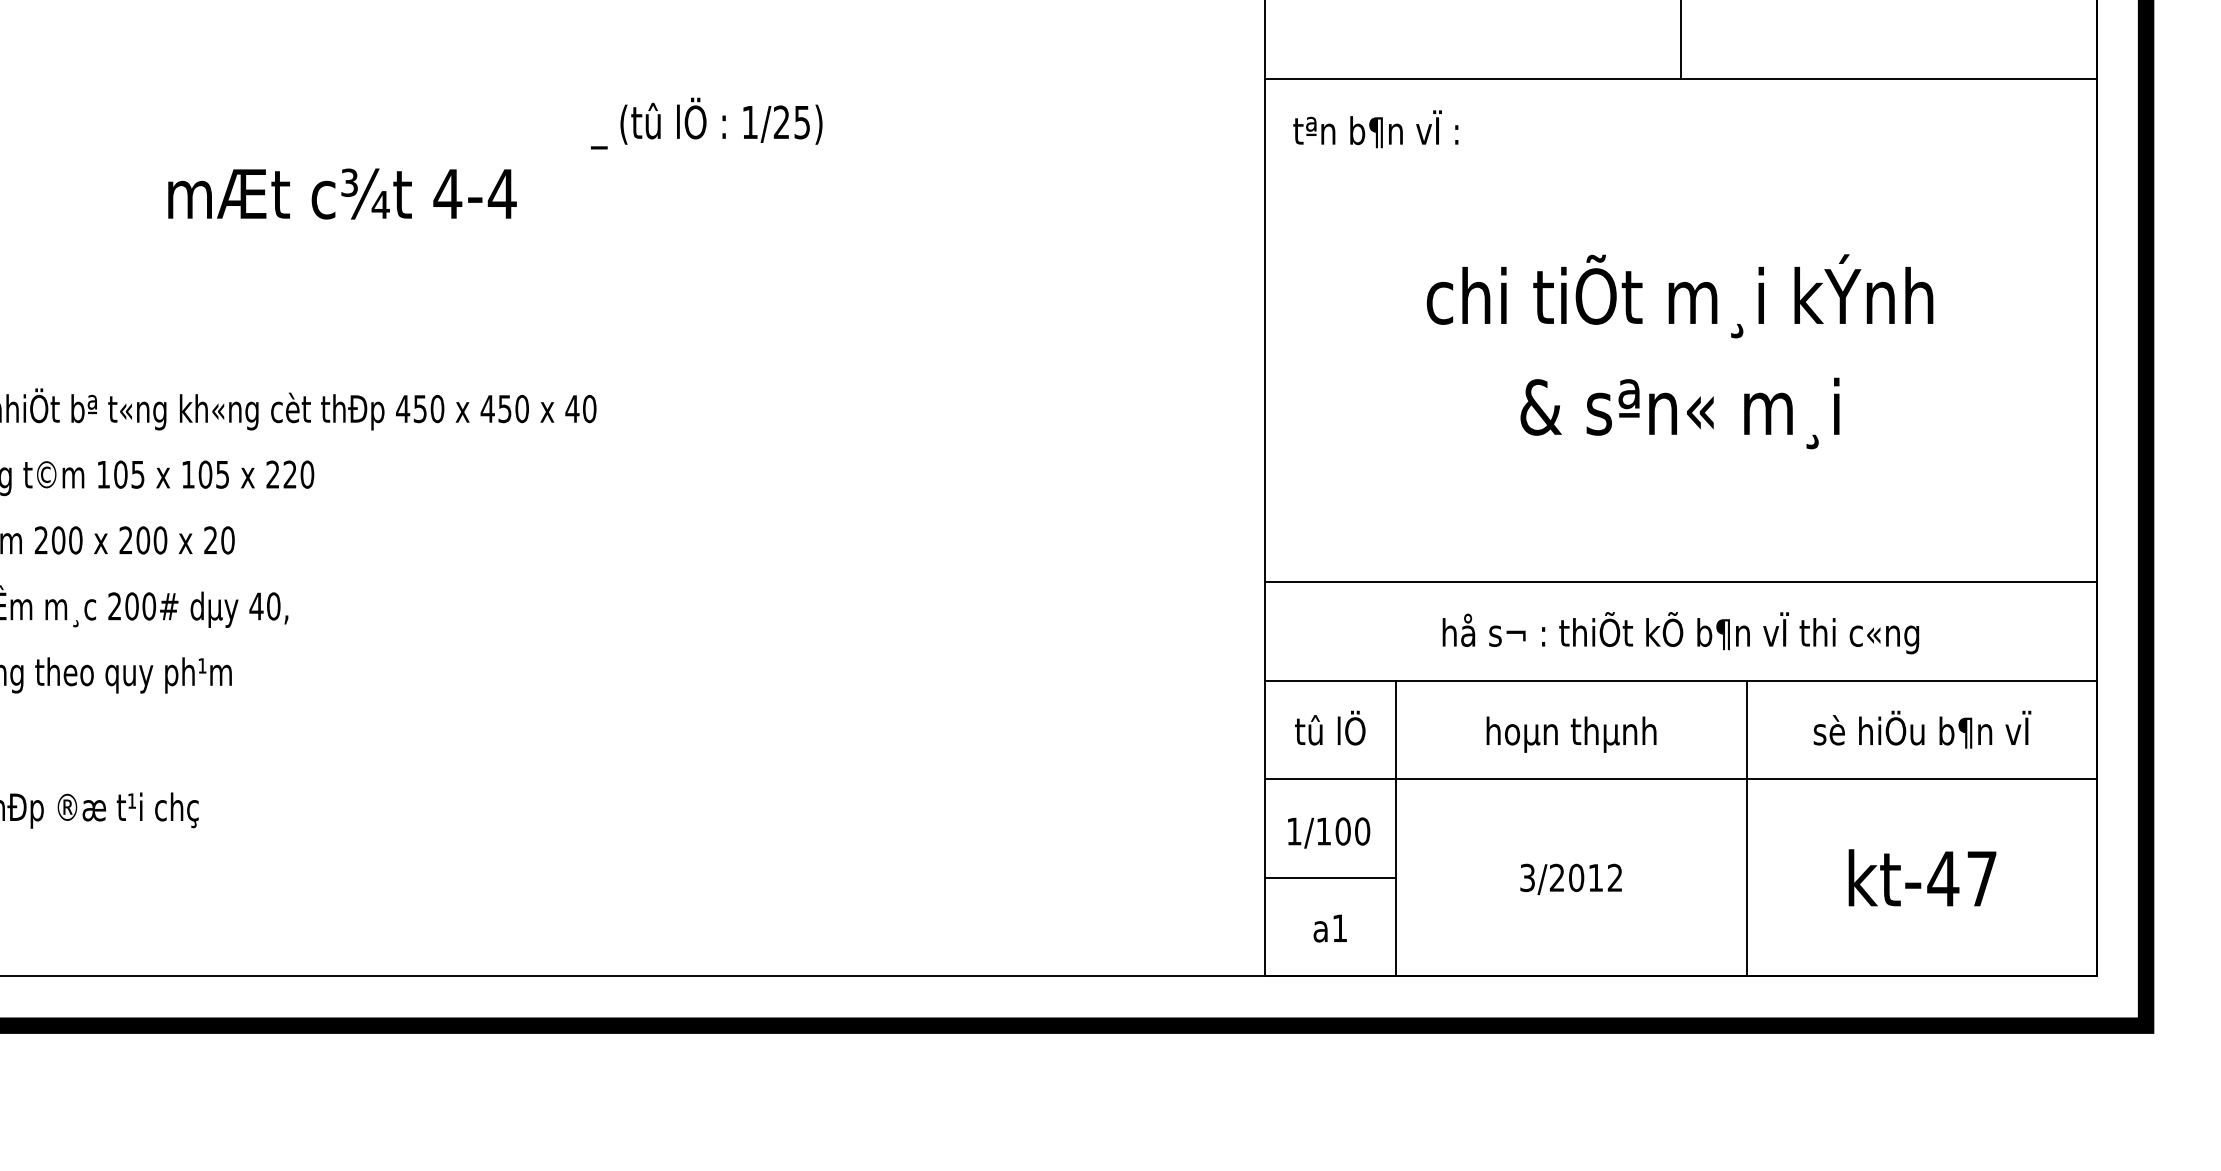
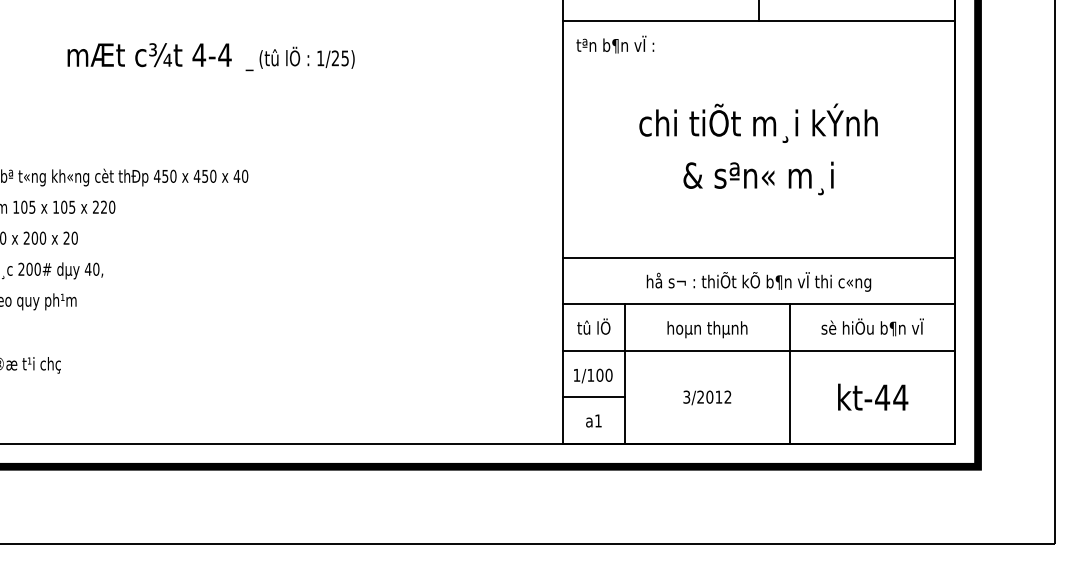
text: (705, 122) -> (299, 58), moved
text: (342, 194) -> (149, 55), moved
text: (1981, 878) -> (900, 397), kt-47 -> kt-44

